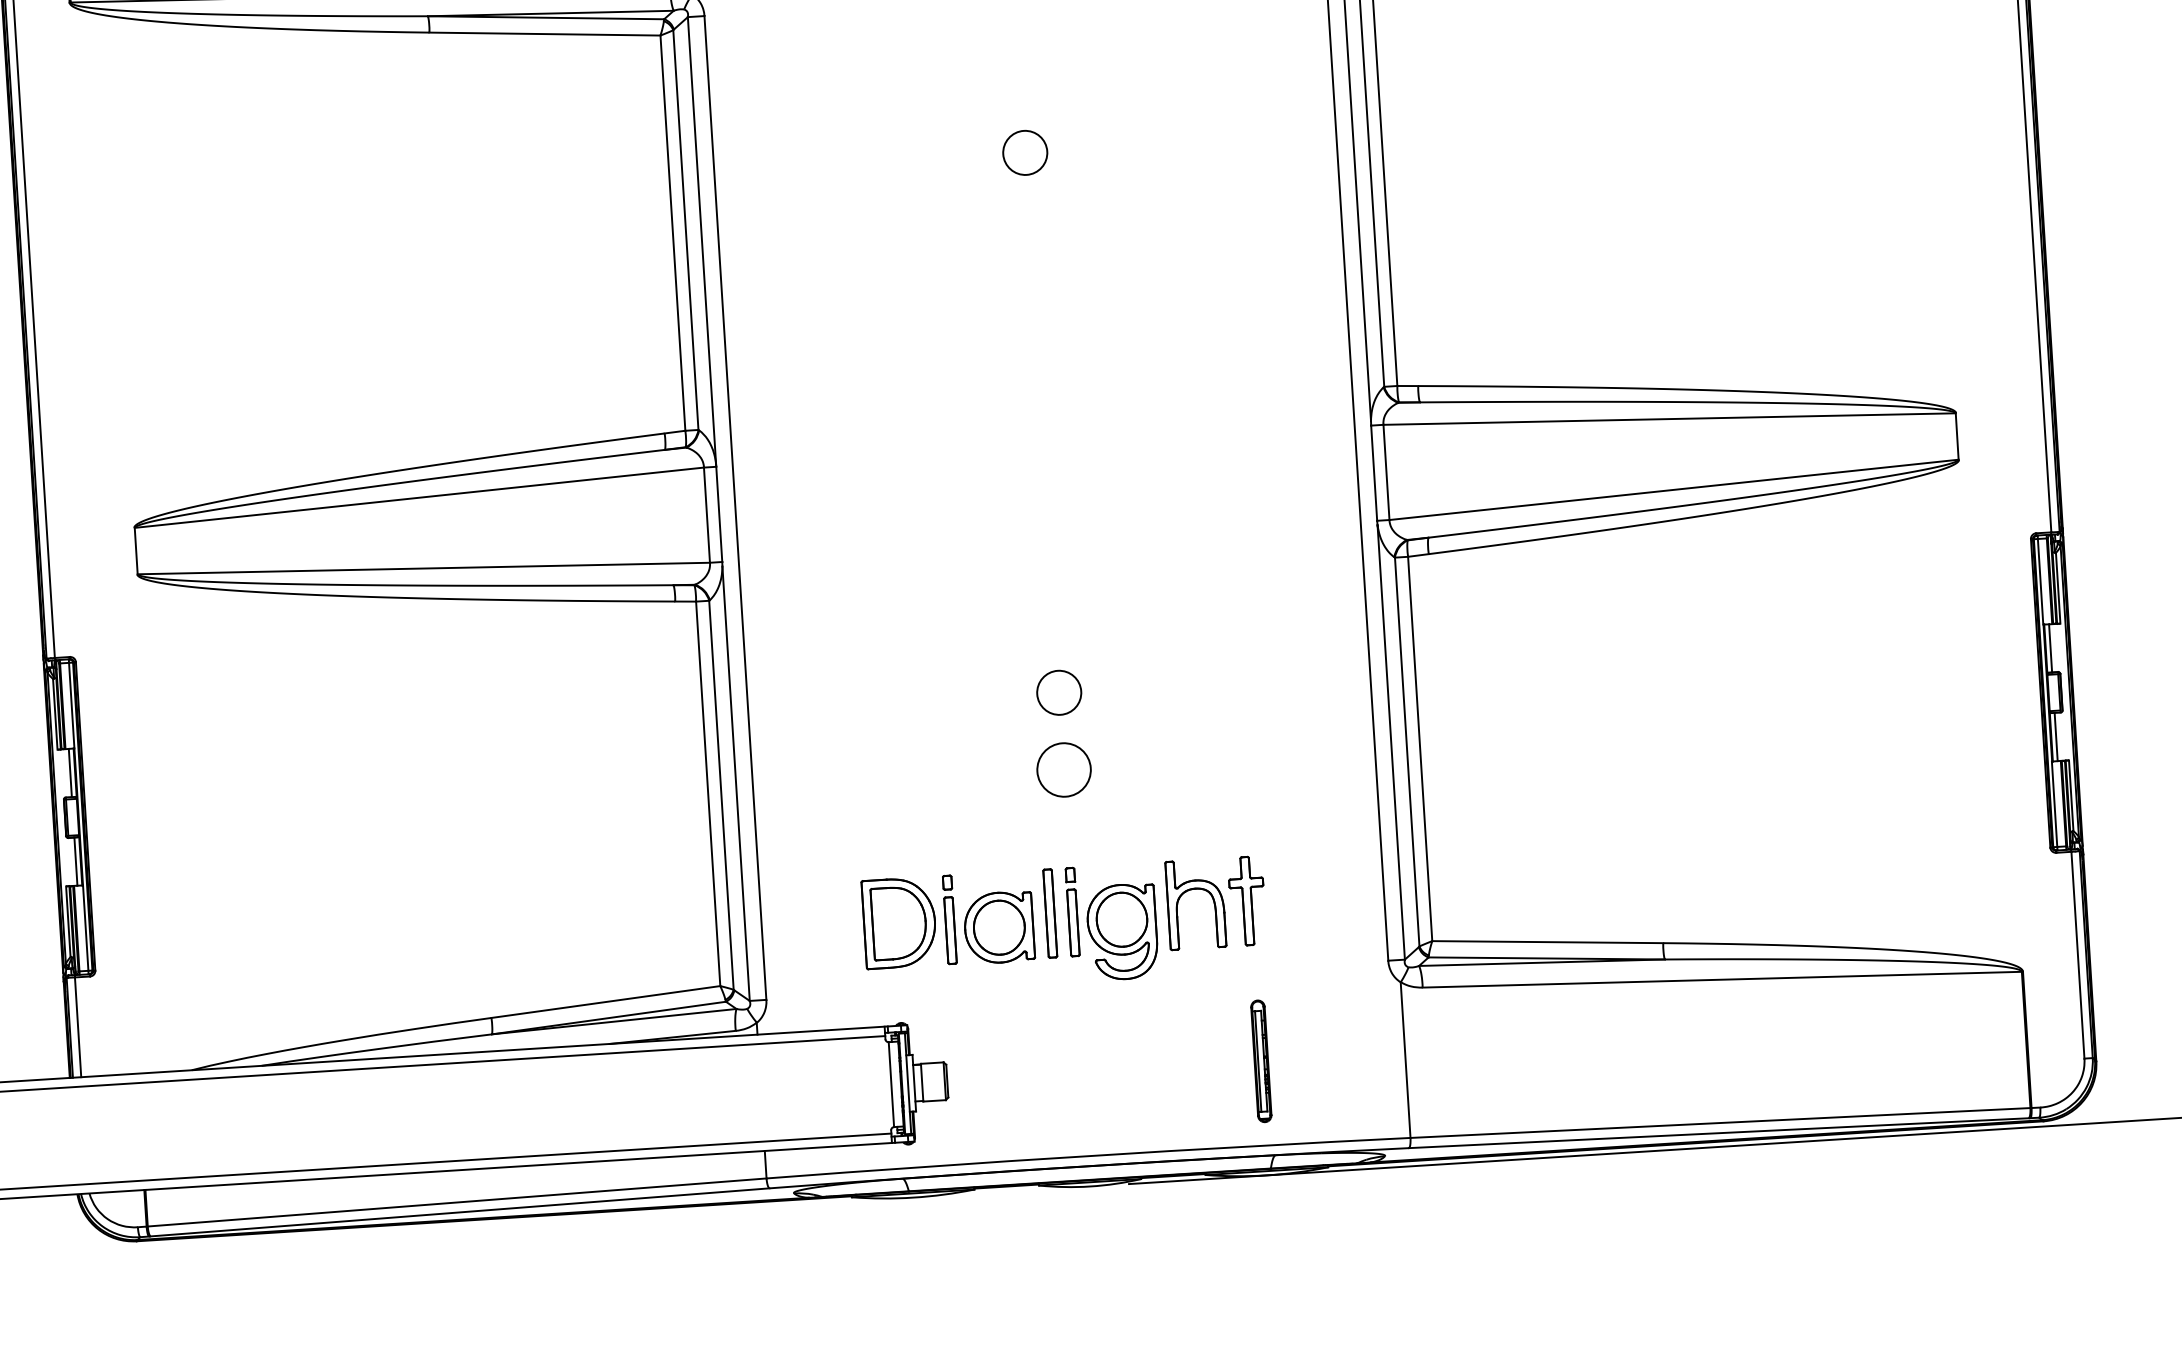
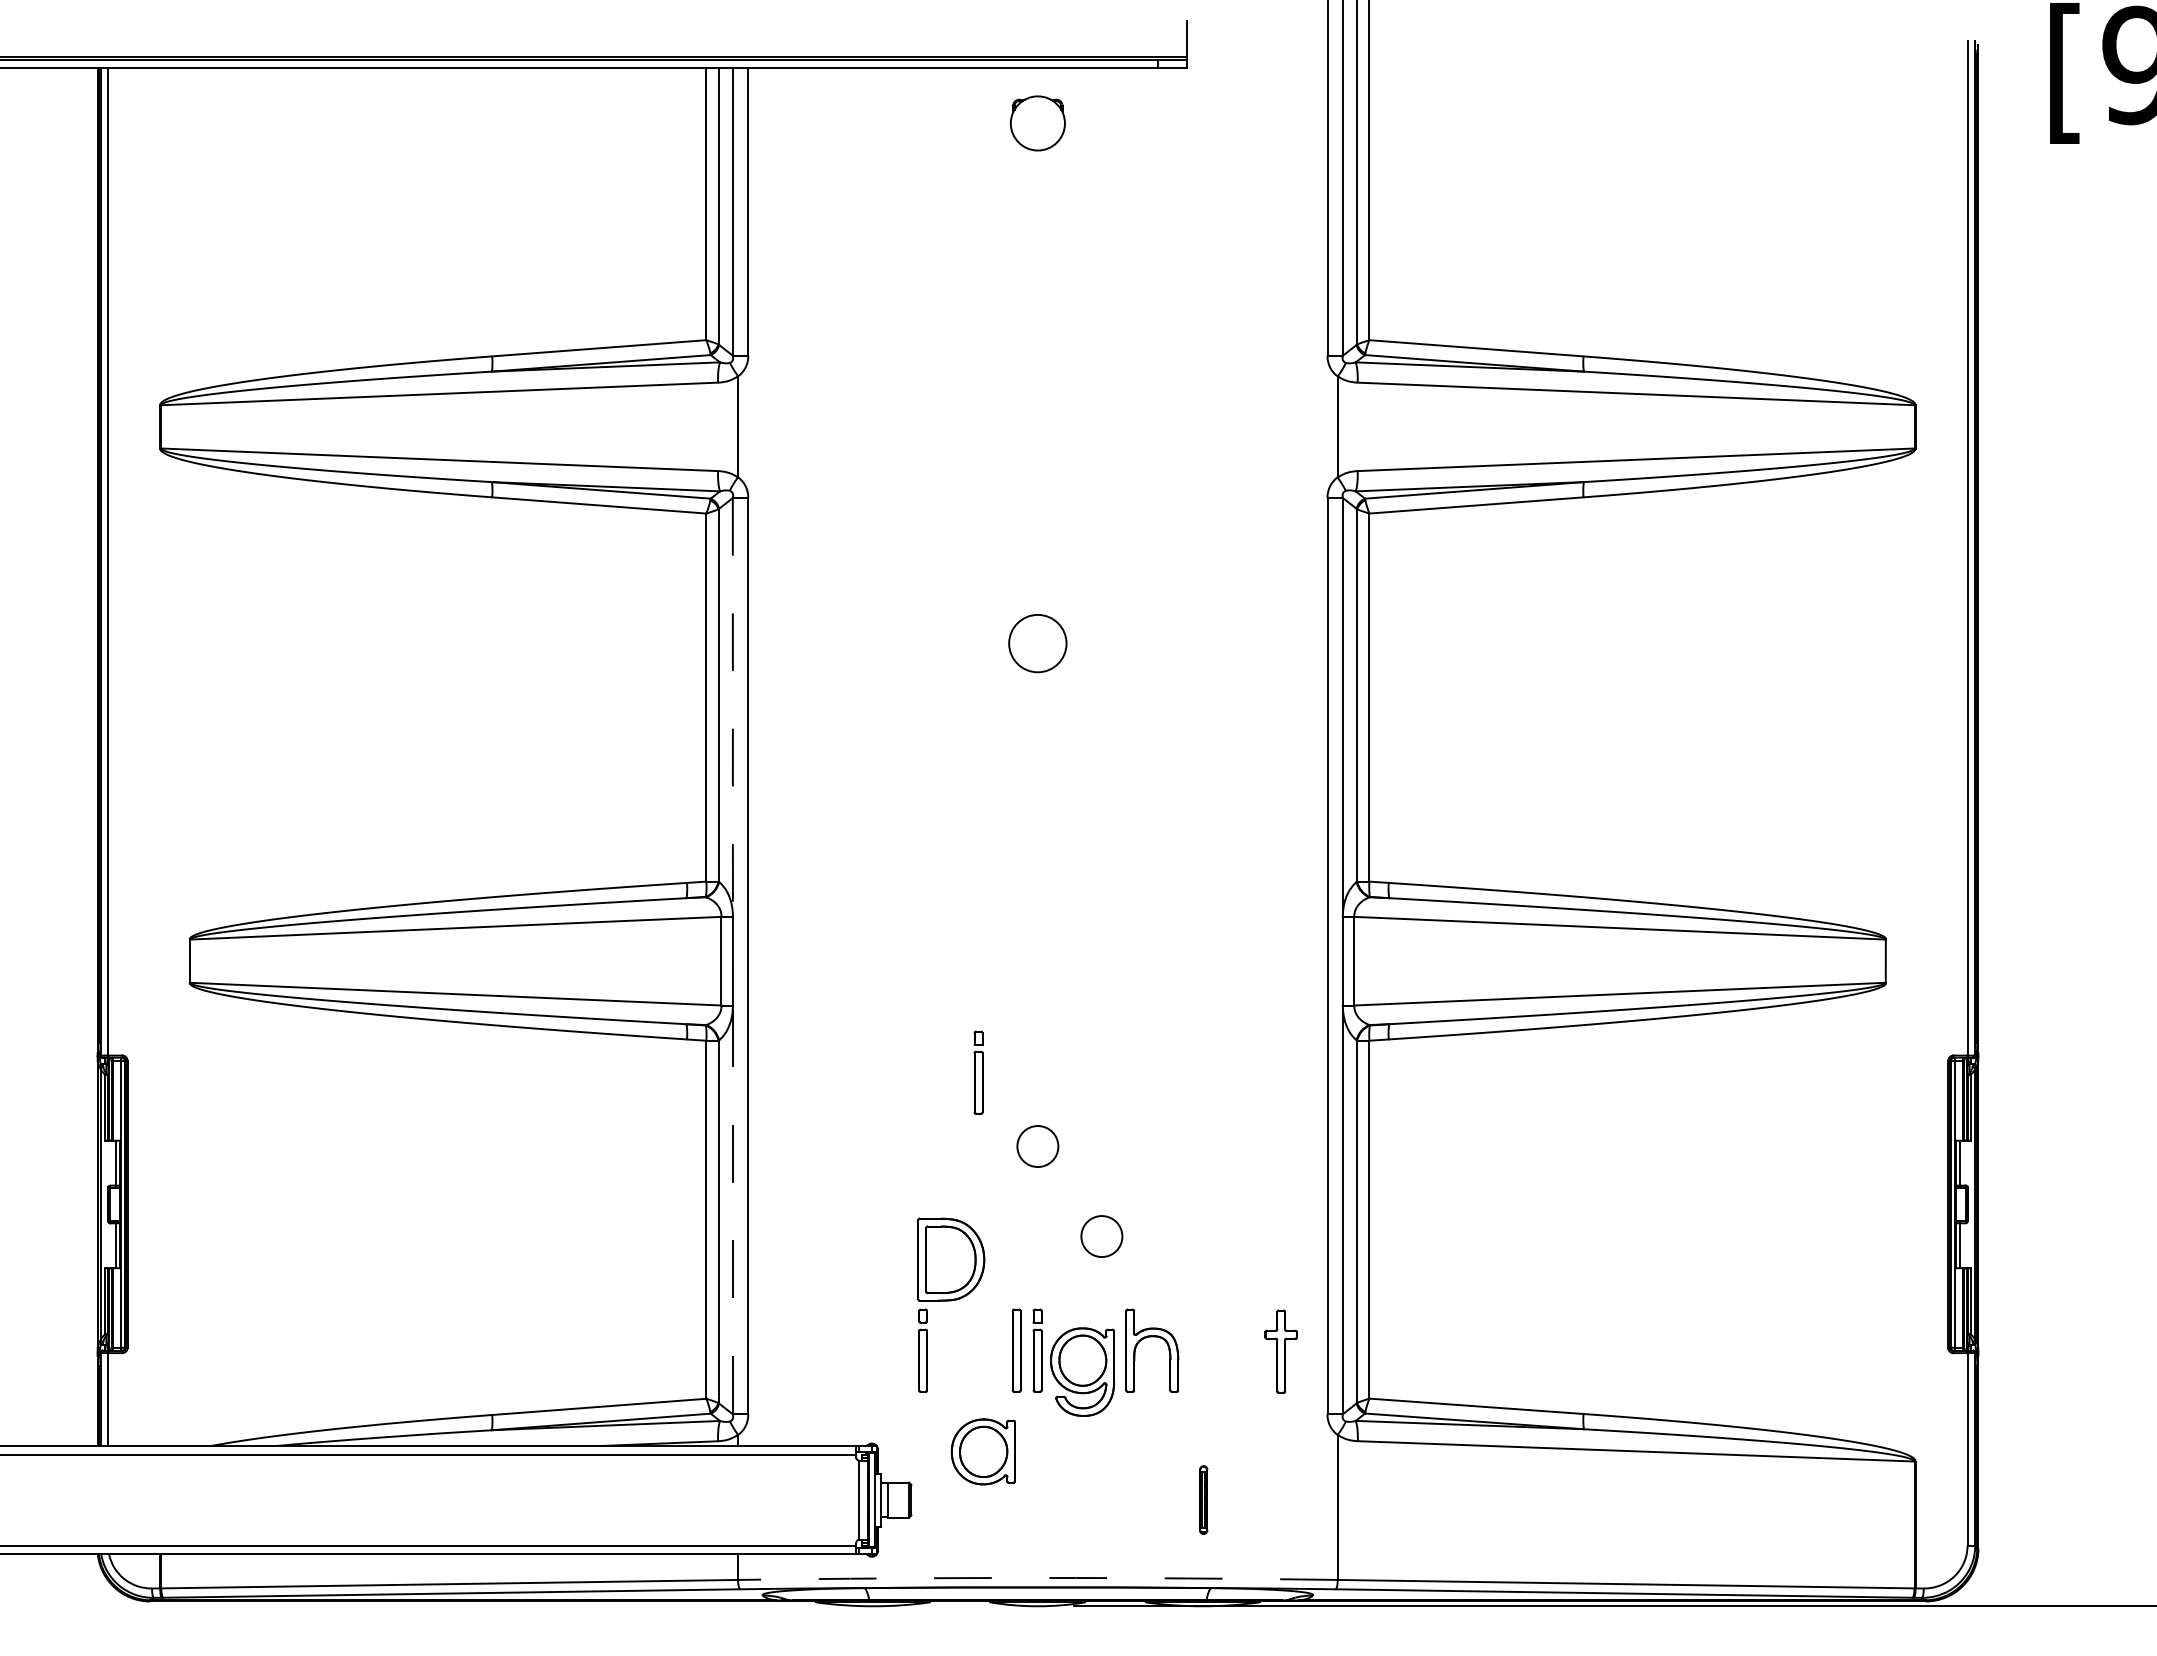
circle: (1024, 152) -> (1037, 643), size x1.4
line: (701, 242) -> (732, 707), solid -> dashed
part: (990, 617) -> (978, 1072), added
circle: (1063, 770) -> (1037, 1218), removed
line: (735, 784) -> (732, 1212), solid -> dashed
circle: (1133, 785) -> (1101, 1236), added
part: (1246, 900) -> (1280, 1351), moved
part: (899, 922) -> (951, 1259), moved
part: (998, 927) -> (982, 1451), moved
part: (1260, 1060) -> (1203, 1499), size x0.6
arc: (1087, 1155) -> (1037, 1577), solid -> dashed

